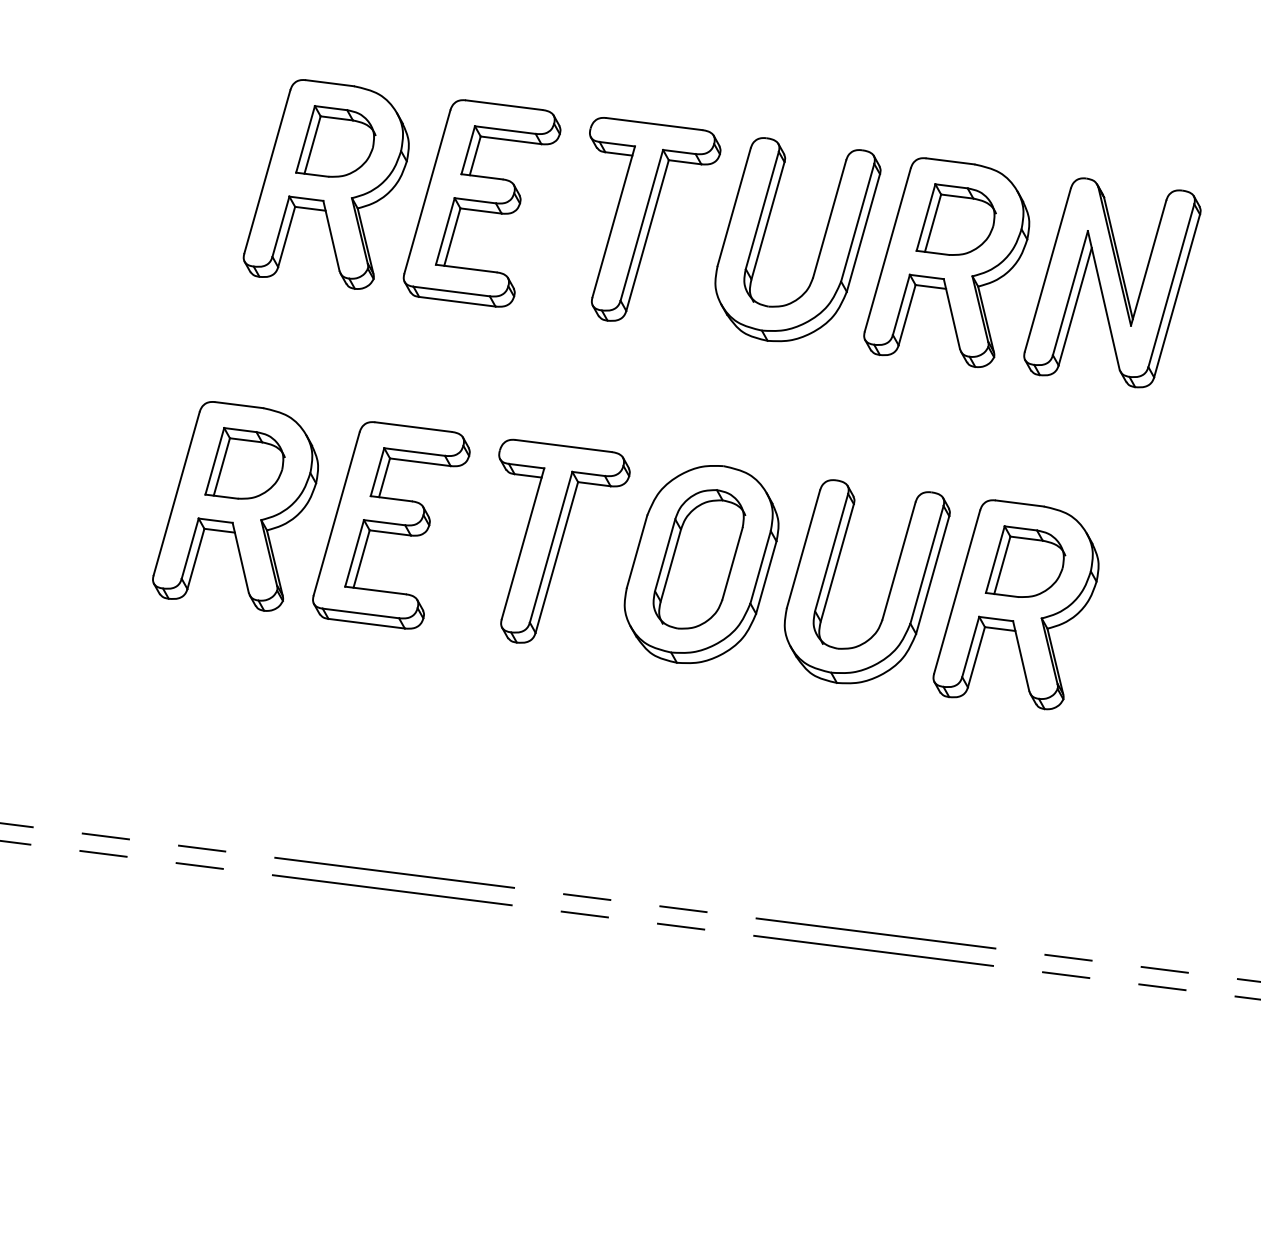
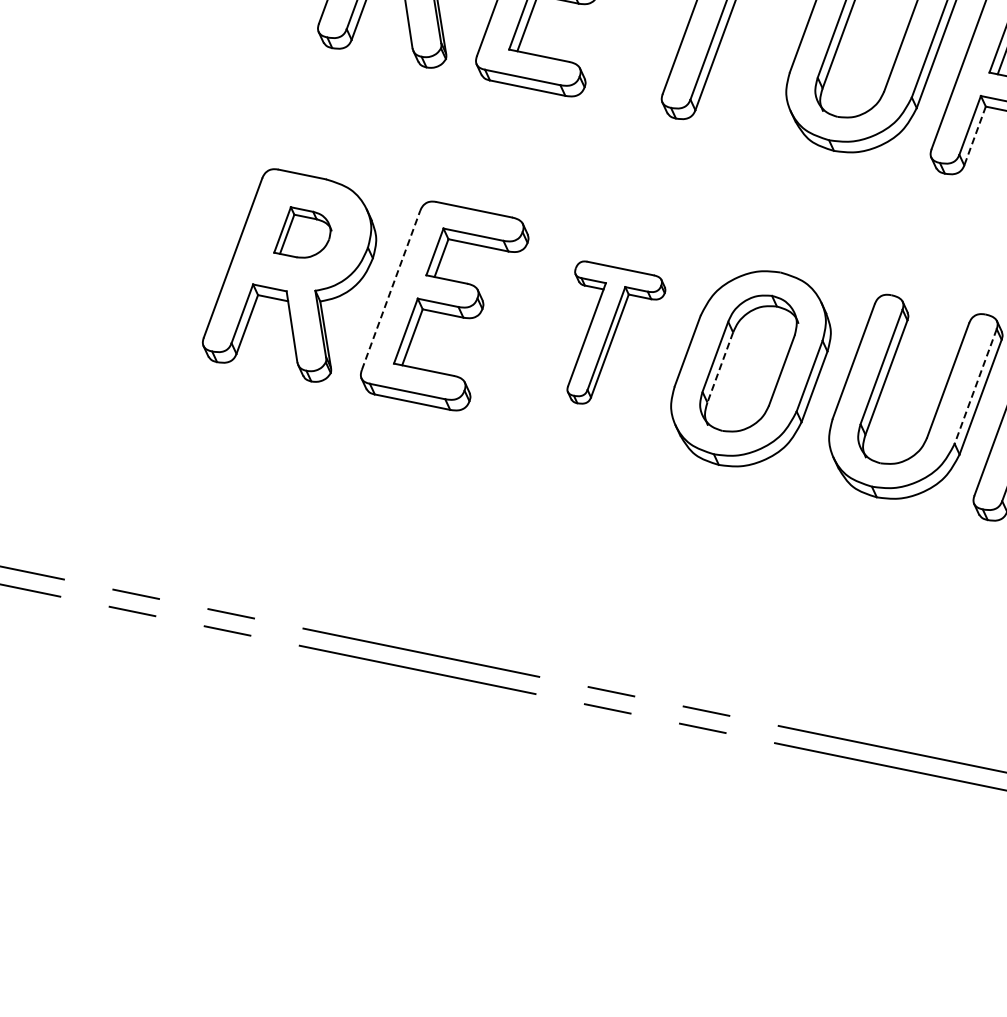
line: (906, 315) -> (974, 136), solid -> dashed
part: (244, 463) -> (303, 233), size x0.7
line: (336, 513) -> (390, 289), solid -> dashed
part: (564, 540) -> (616, 334), size x0.7
line: (926, 565) -> (975, 387), solid -> dashed
line: (670, 566) -> (719, 368), solid -> dashed

